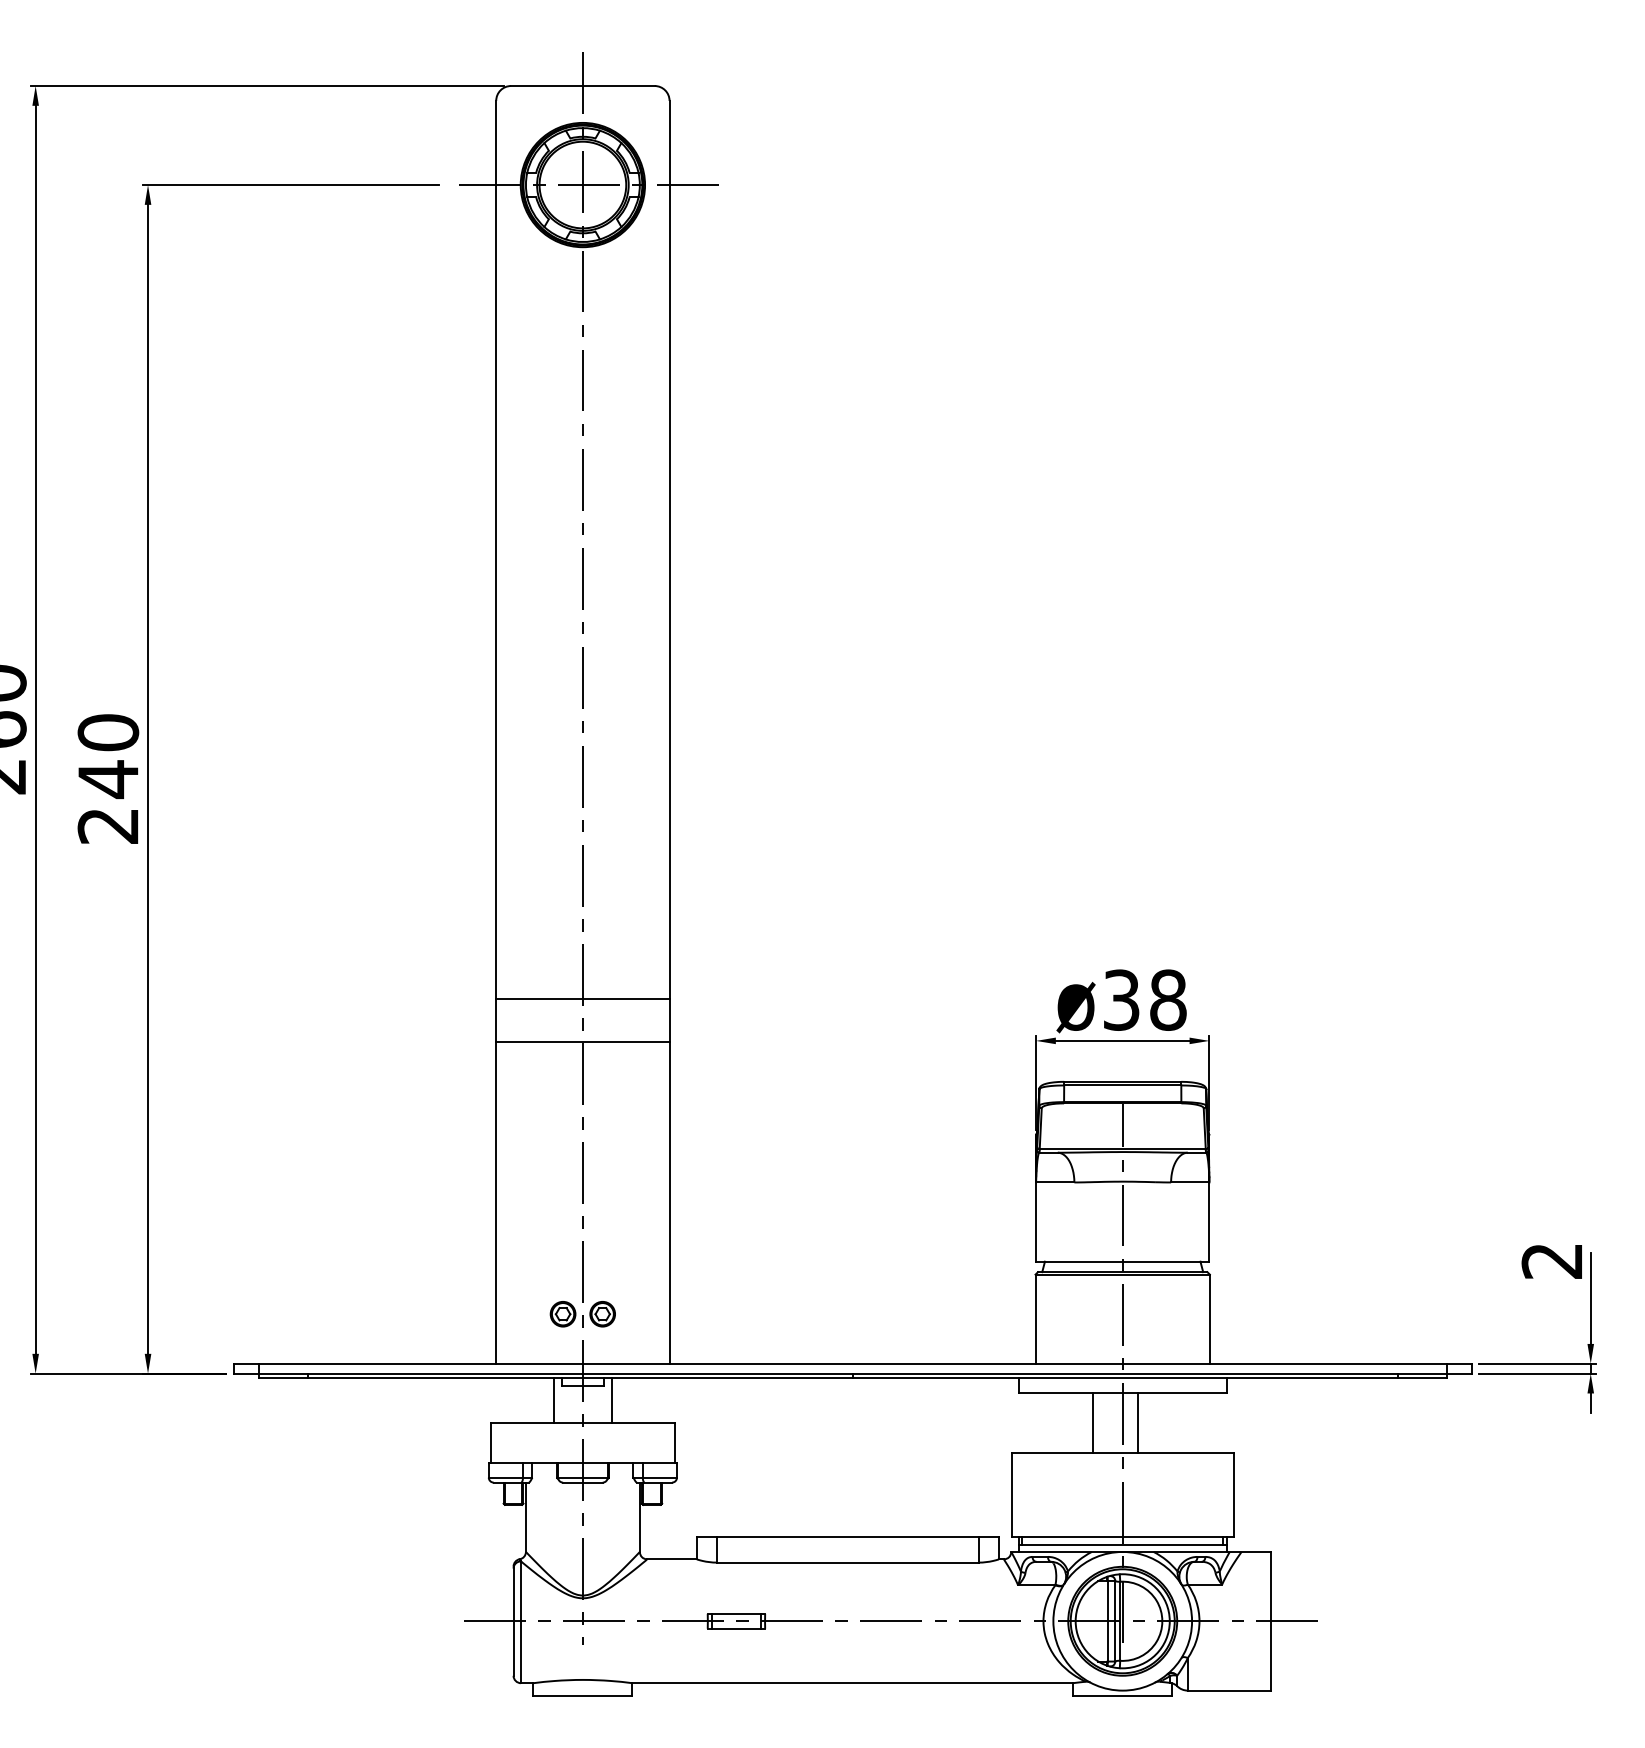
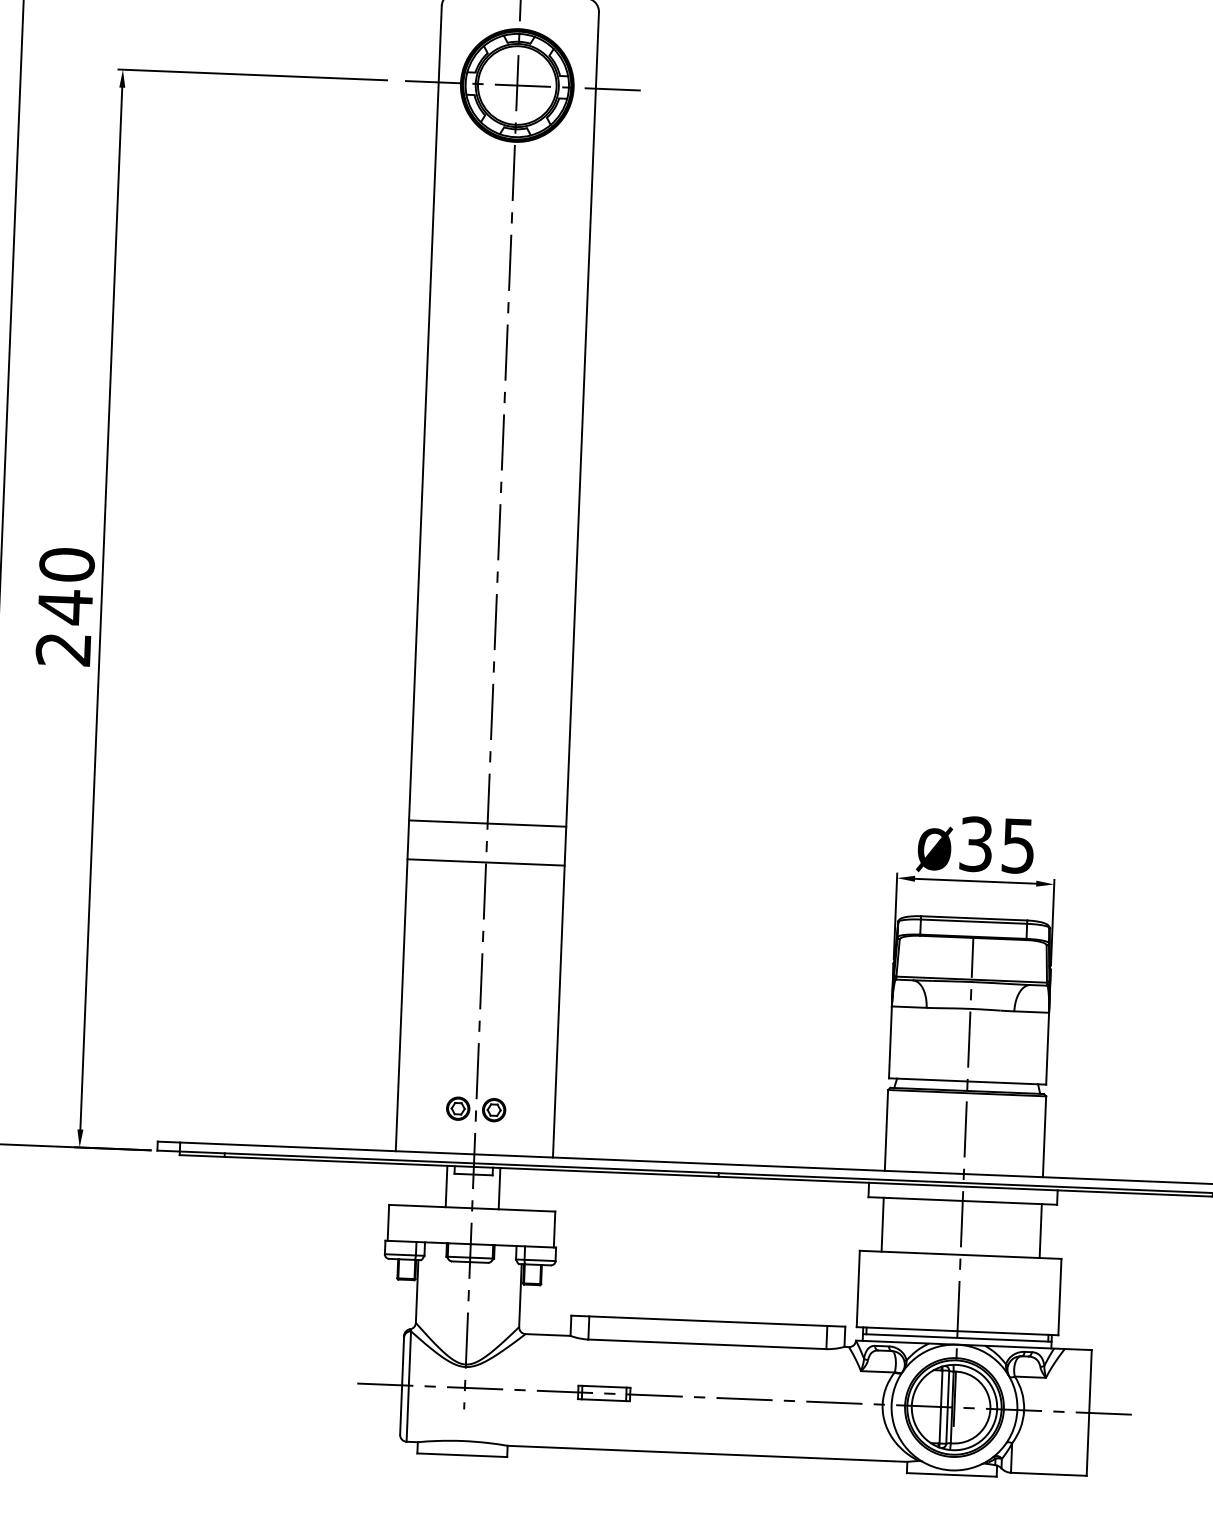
text: (1168, 999) -> (1018, 845), 38 -> 35
line: (1092, 1422) -> (882, 1224), moved
line: (1137, 1422) -> (1040, 1230), moved

